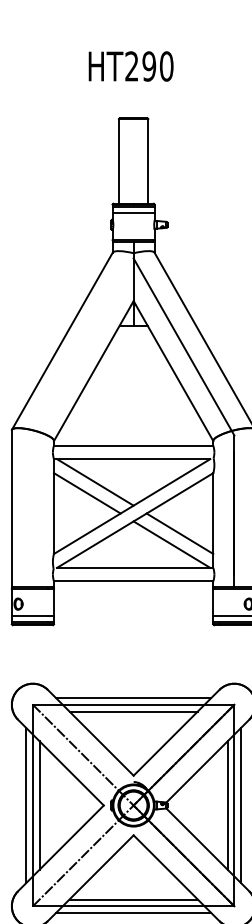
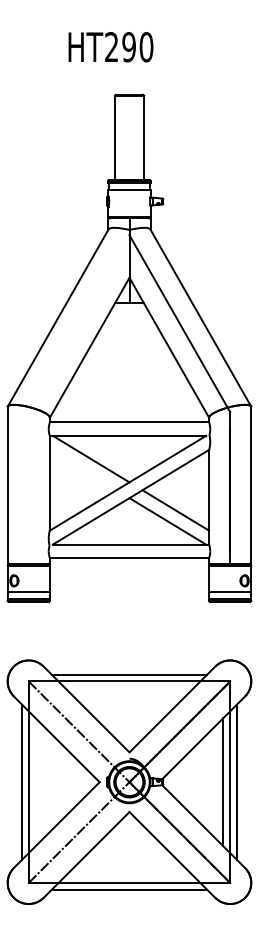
text: (130, 66) -> (110, 47), moved
line: (86, 492) -> (82, 469), removed
line: (133, 711) -> (129, 688), removed
line: (39, 805) -> (35, 782), removed
line: (133, 899) -> (129, 876), removed

